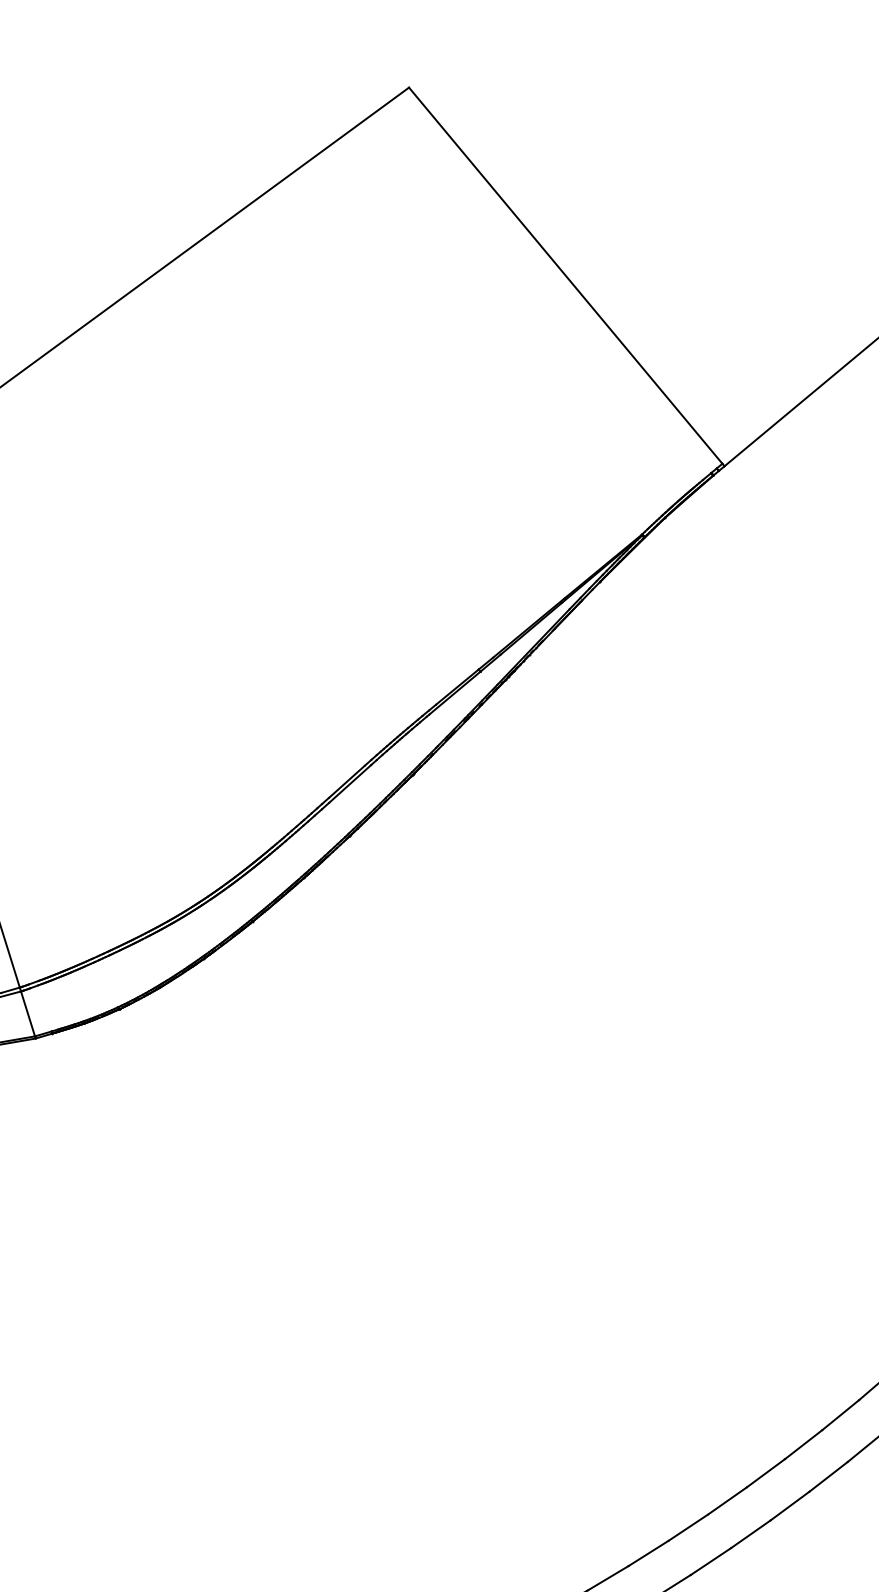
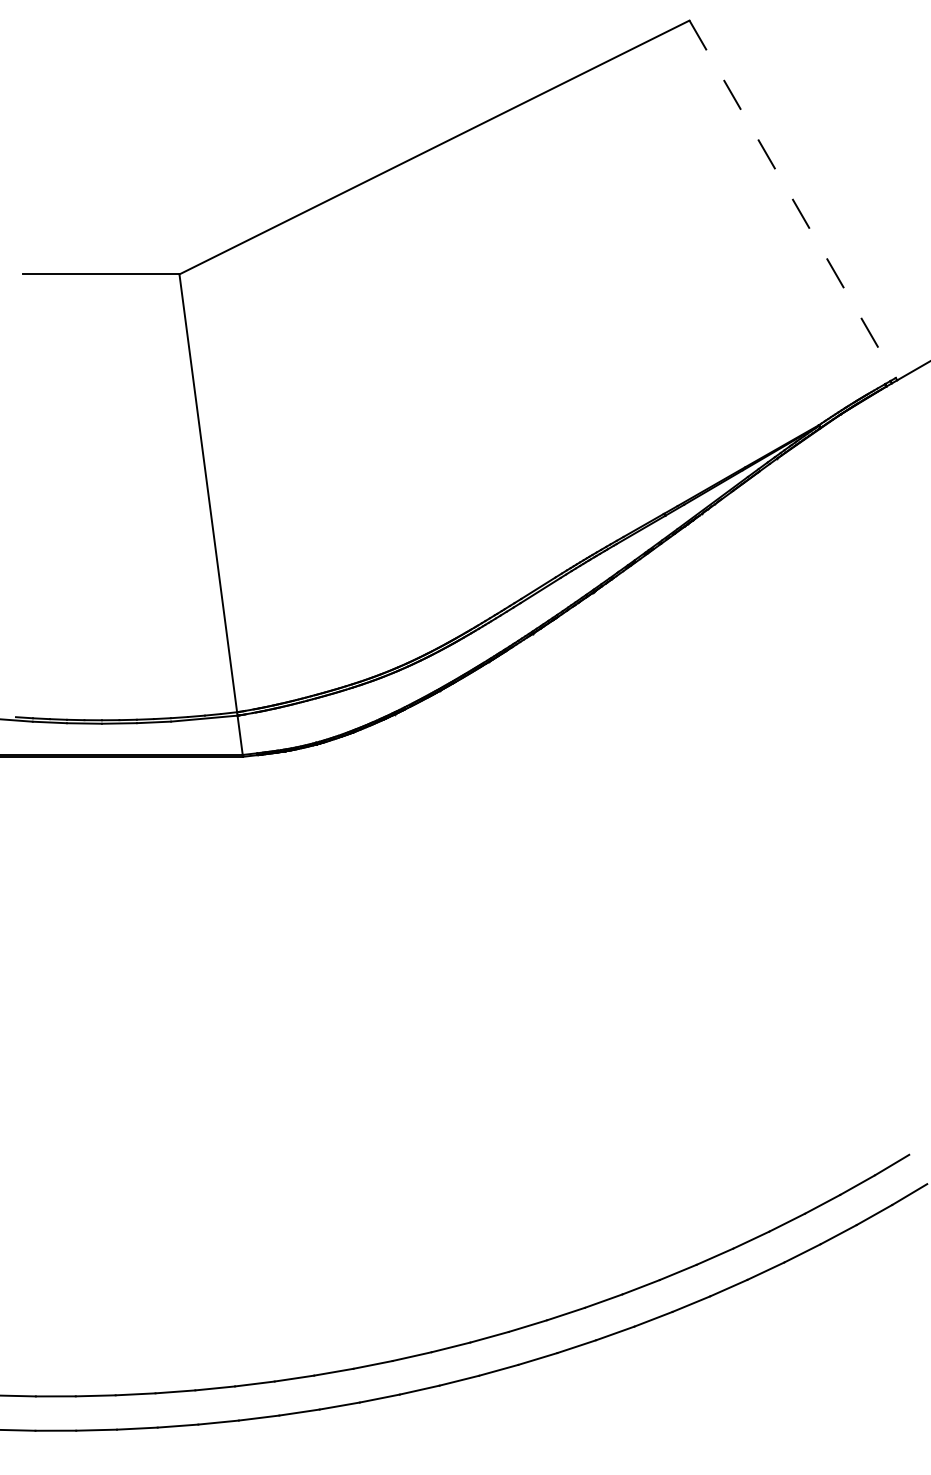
line: (565, 275) -> (792, 199), solid -> dashed

